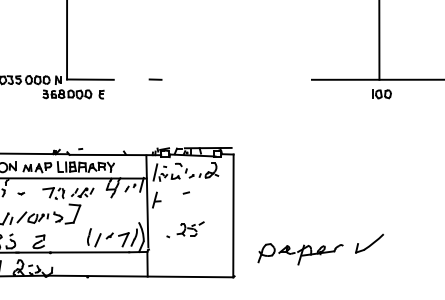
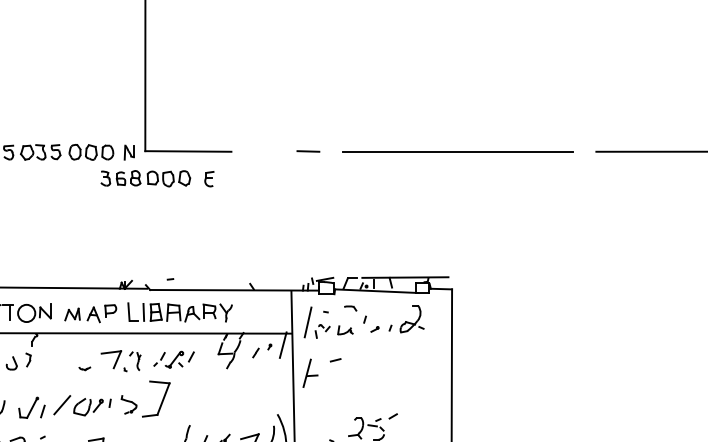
line: (236, 79) -> (457, 151), added
line: (185, 192) -> (333, 359), moved
part: (21, 193) -> (85, 368), moved

